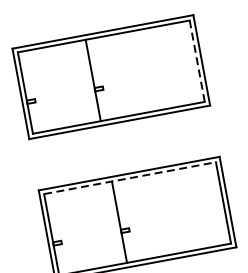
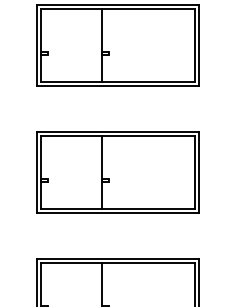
line: (196, 61) -> (194, 45), dashed -> solid
line: (129, 178) -> (117, 136), dashed -> solid

